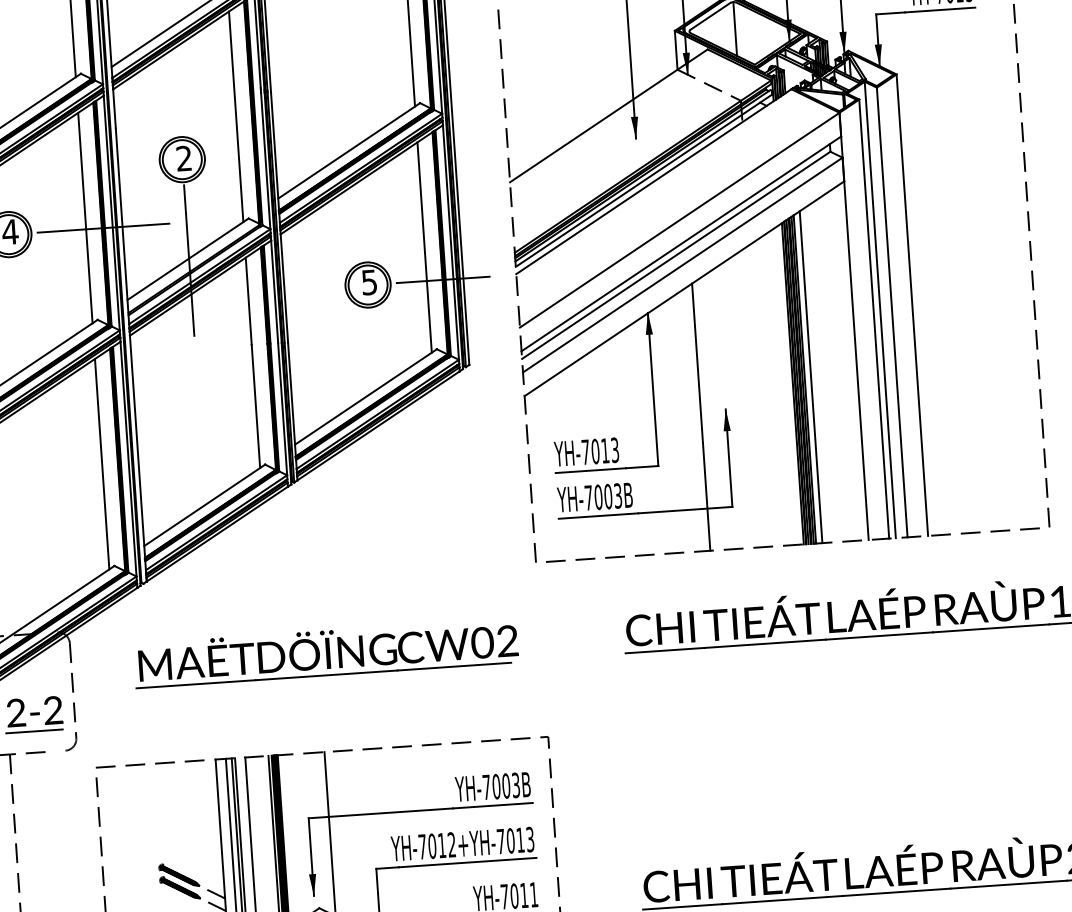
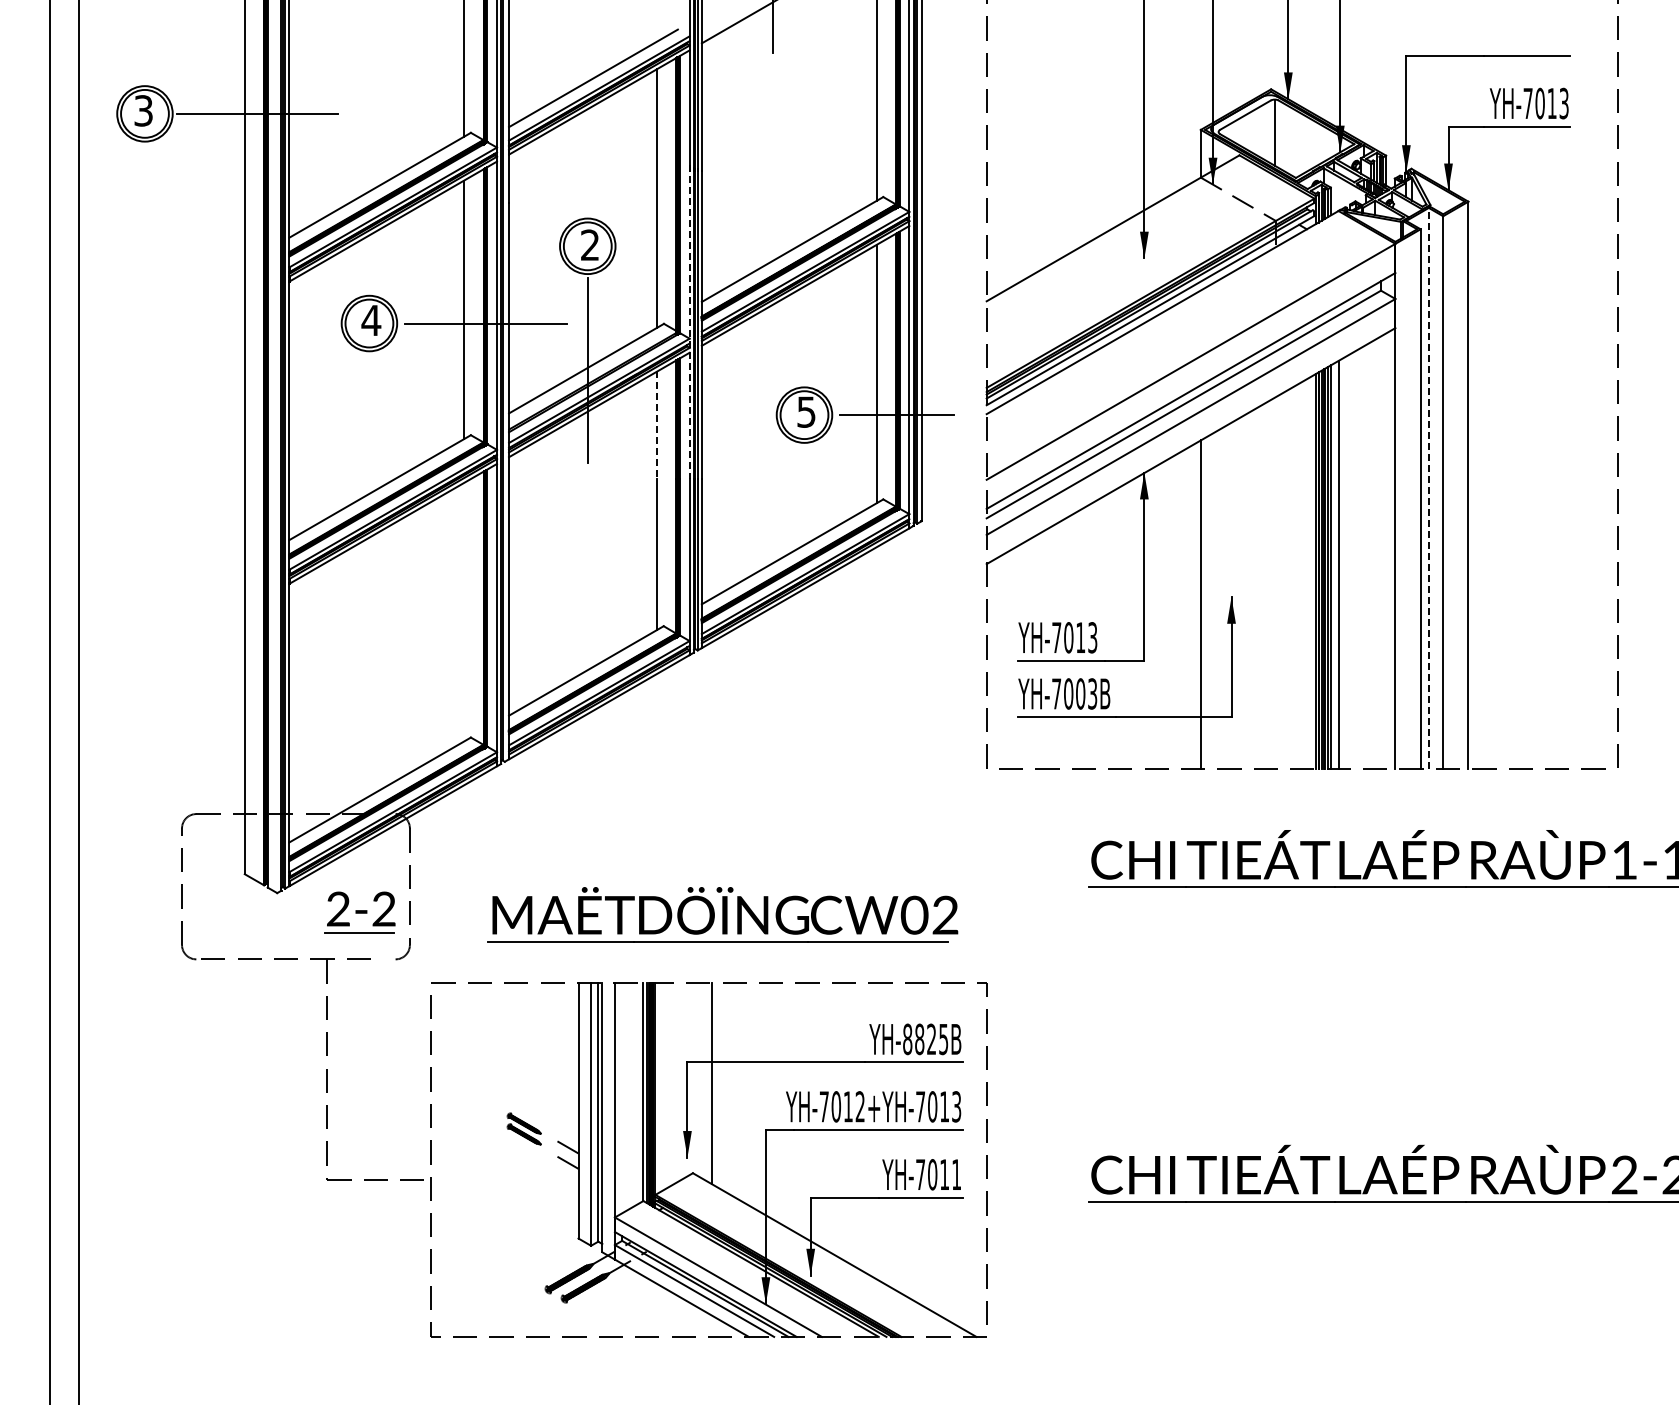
line: (269, 216) -> (689, 322), solid -> dashed
line: (249, 301) -> (657, 425), solid -> dashed
line: (879, 309) -> (1428, 487), solid -> dashed
line: (102, 463) -> (464, 611), removed
part: (326, 652) -> (722, 914), moved
text: (501, 786) -> (925, 1039), YH-7003B -> YH-8825B
part: (179, 881) -> (524, 1128), size x0.7

